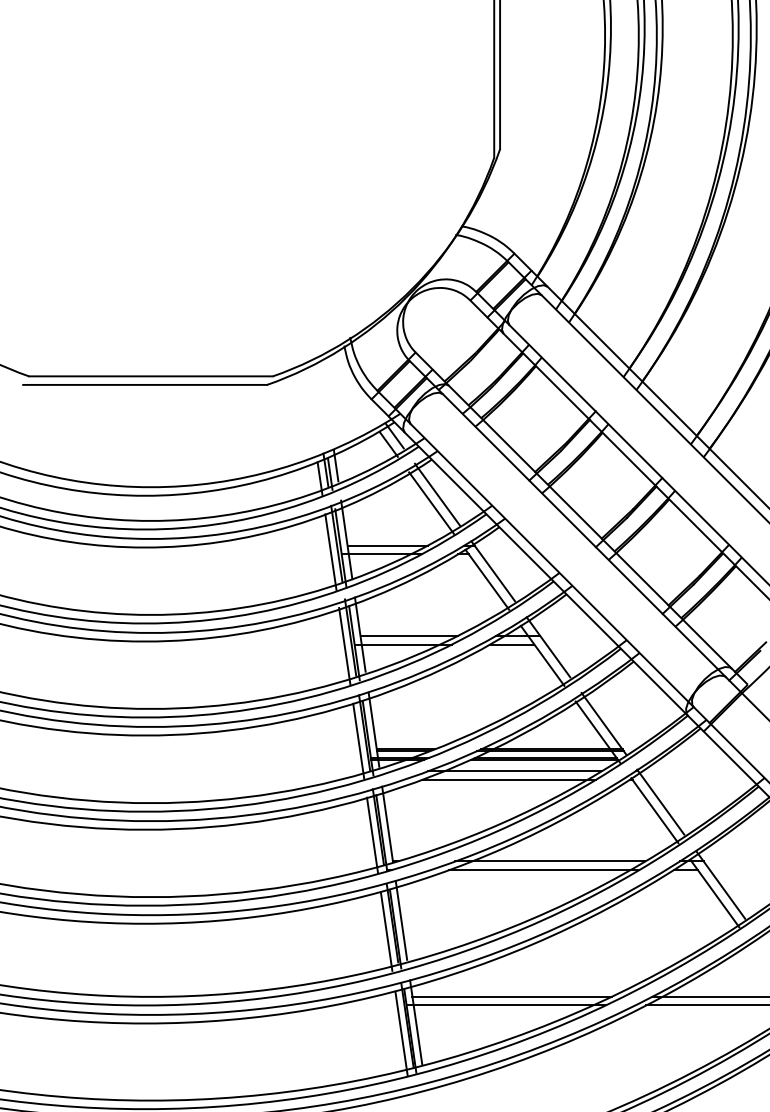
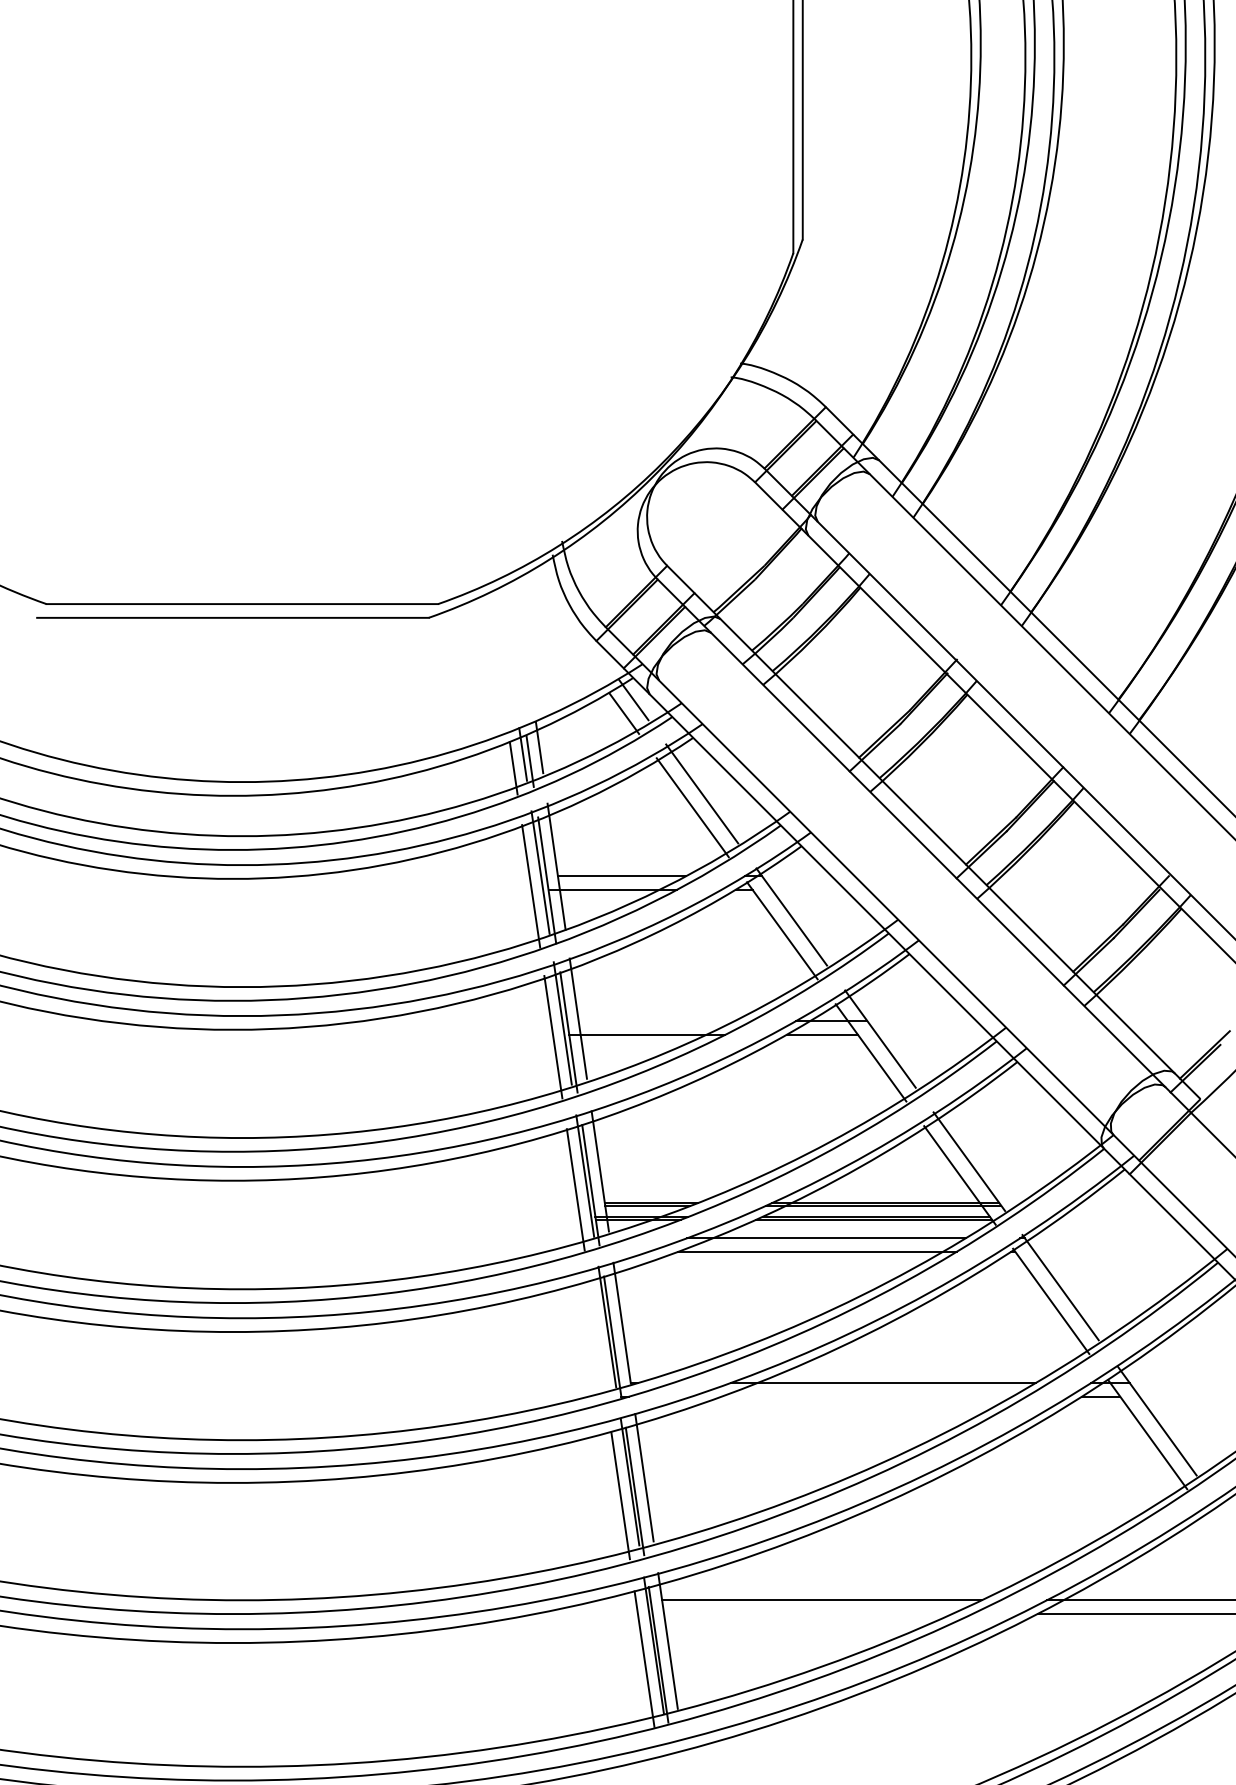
line: (408, 636) -> (655, 1021), removed
line: (372, 834) -> (597, 1339), removed
line: (544, 870) -> (874, 1397), removed
line: (505, 1005) -> (811, 1614), removed

